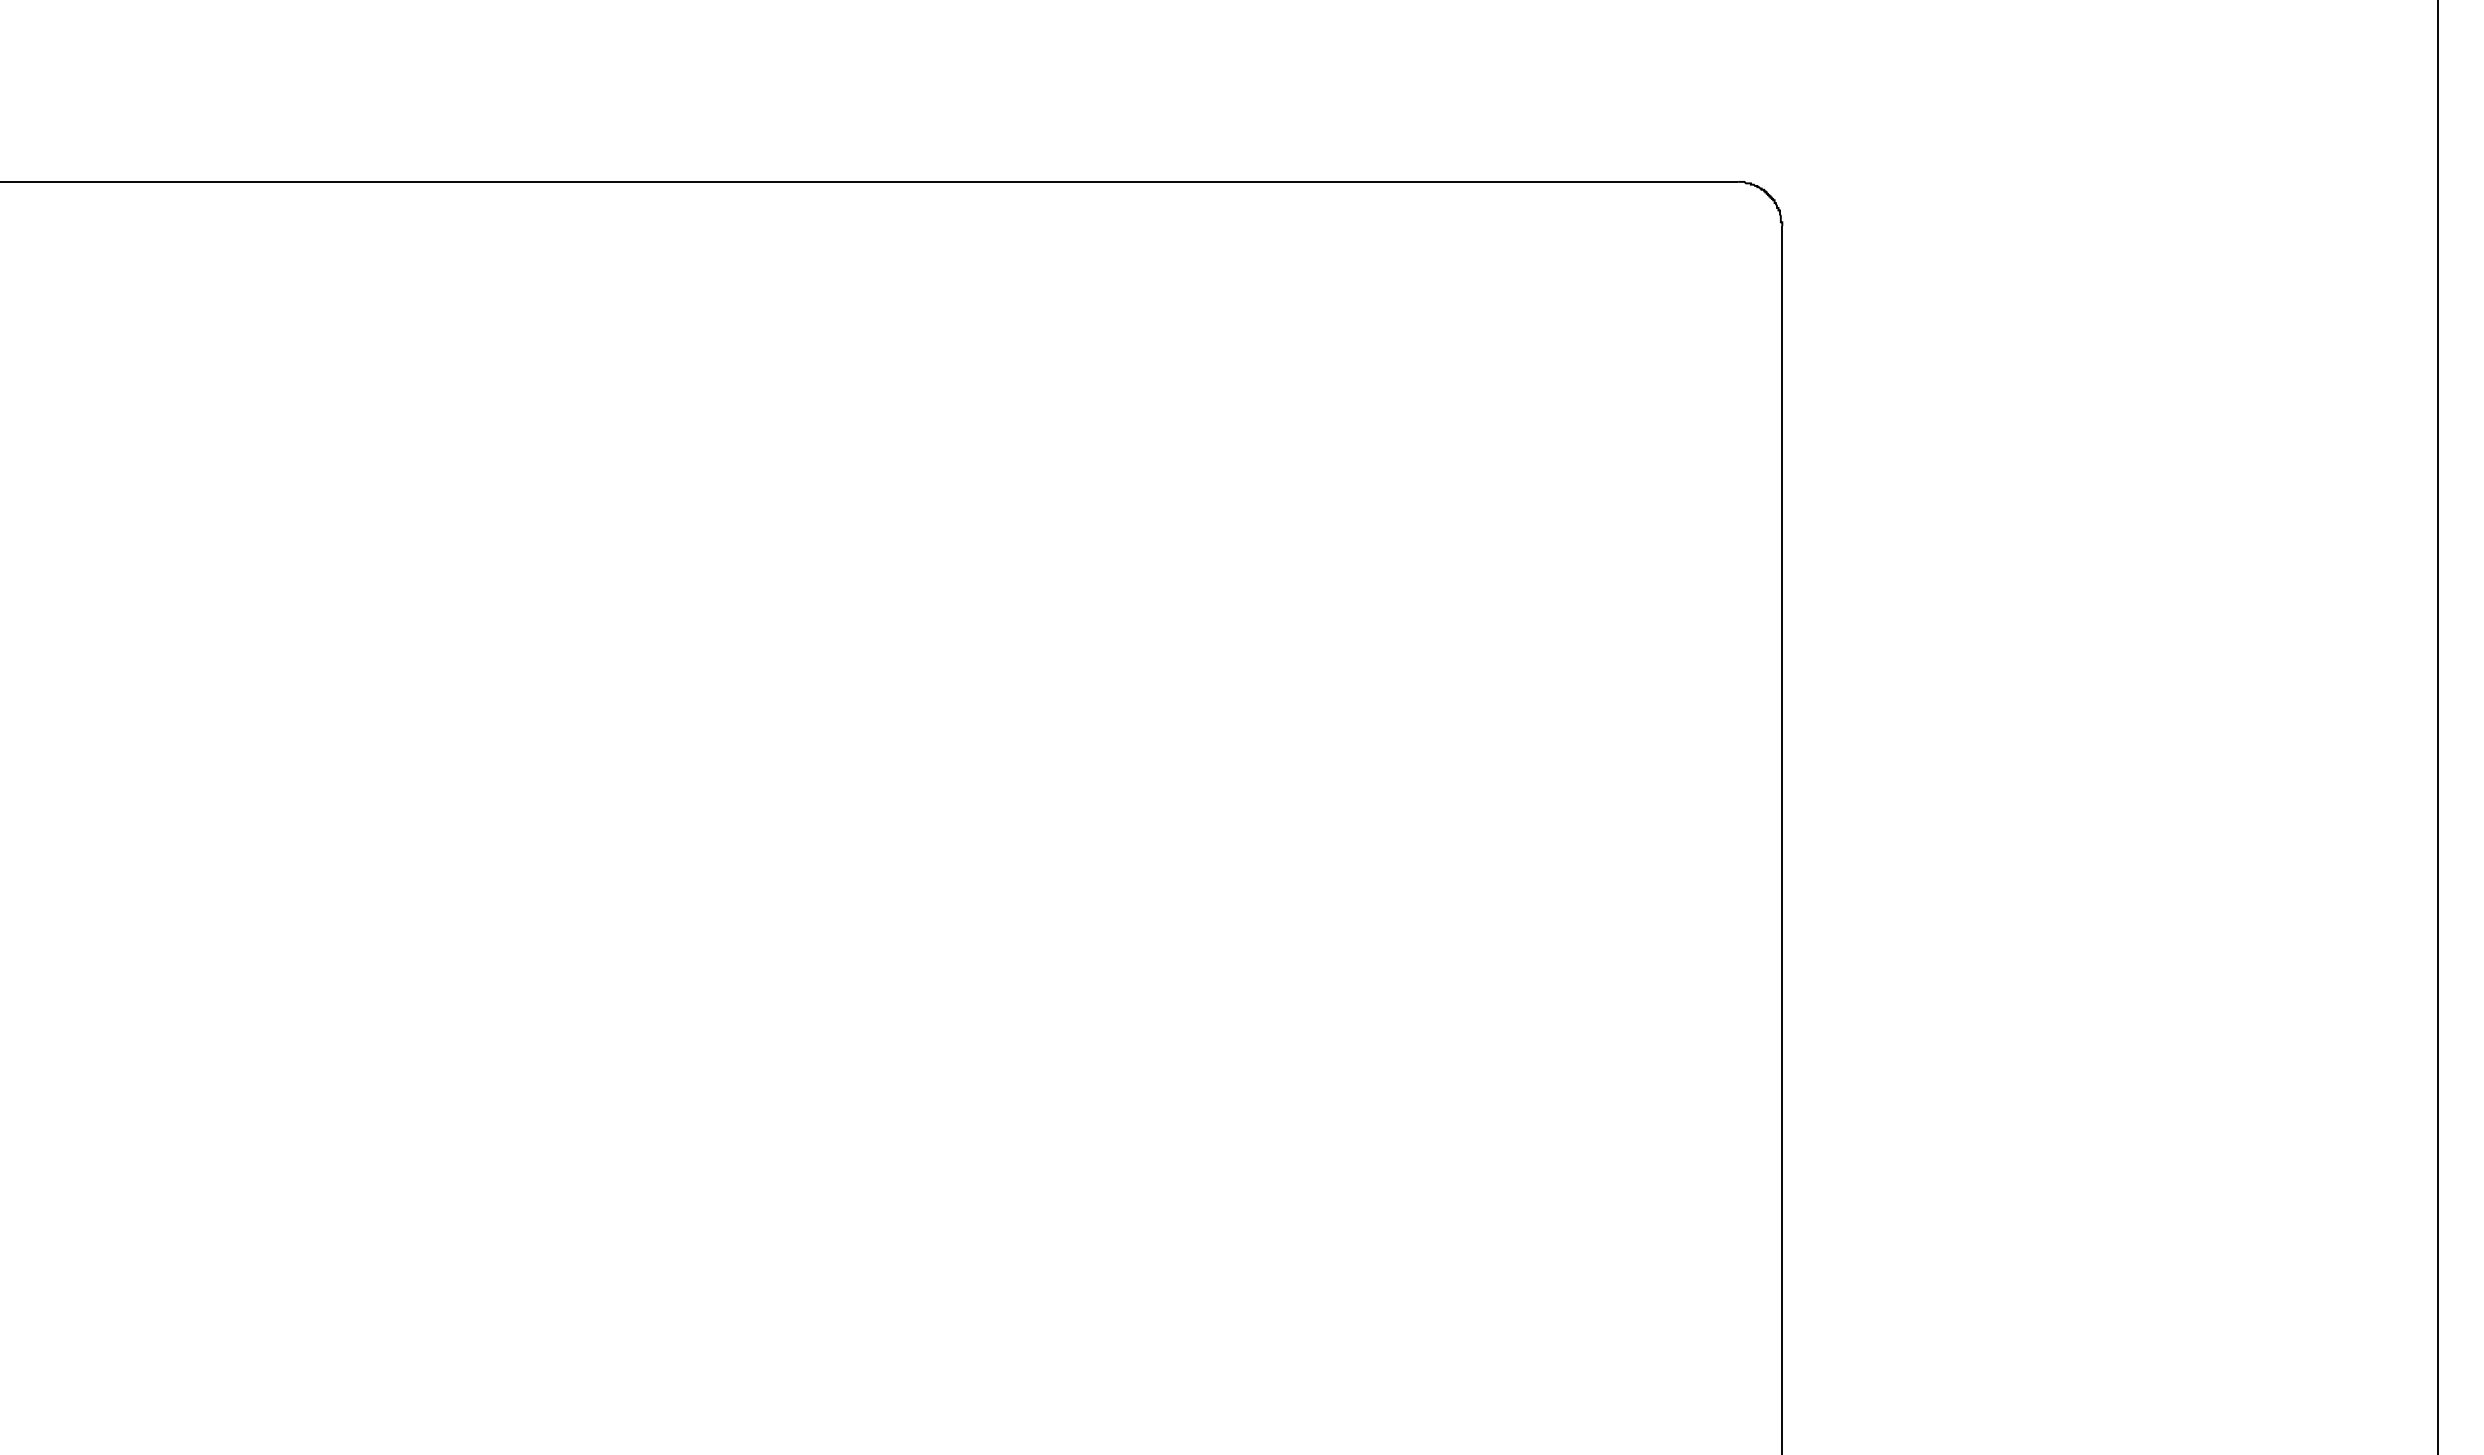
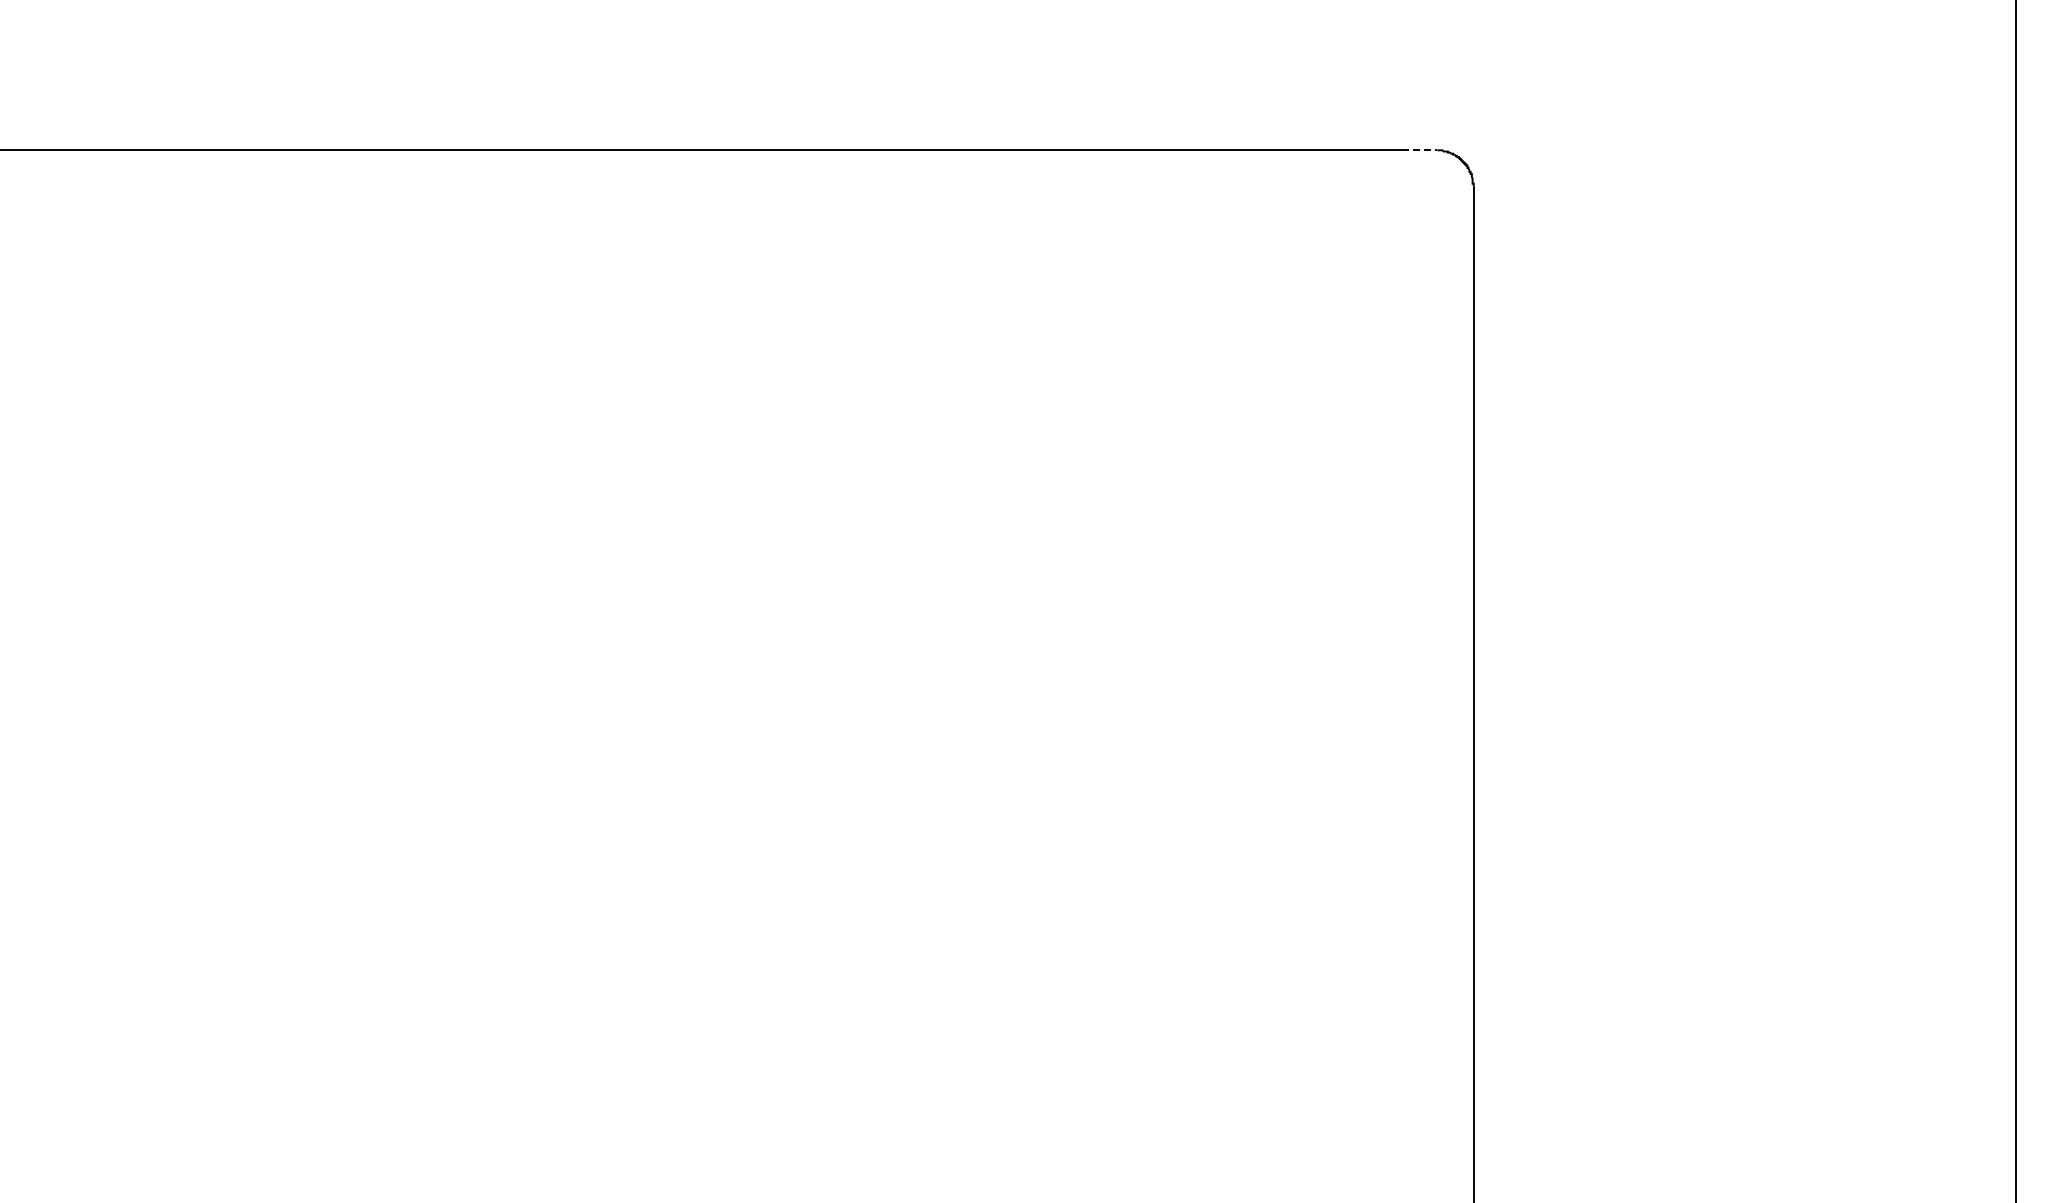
line: (1716, 182) -> (1419, 150), solid -> dashed

